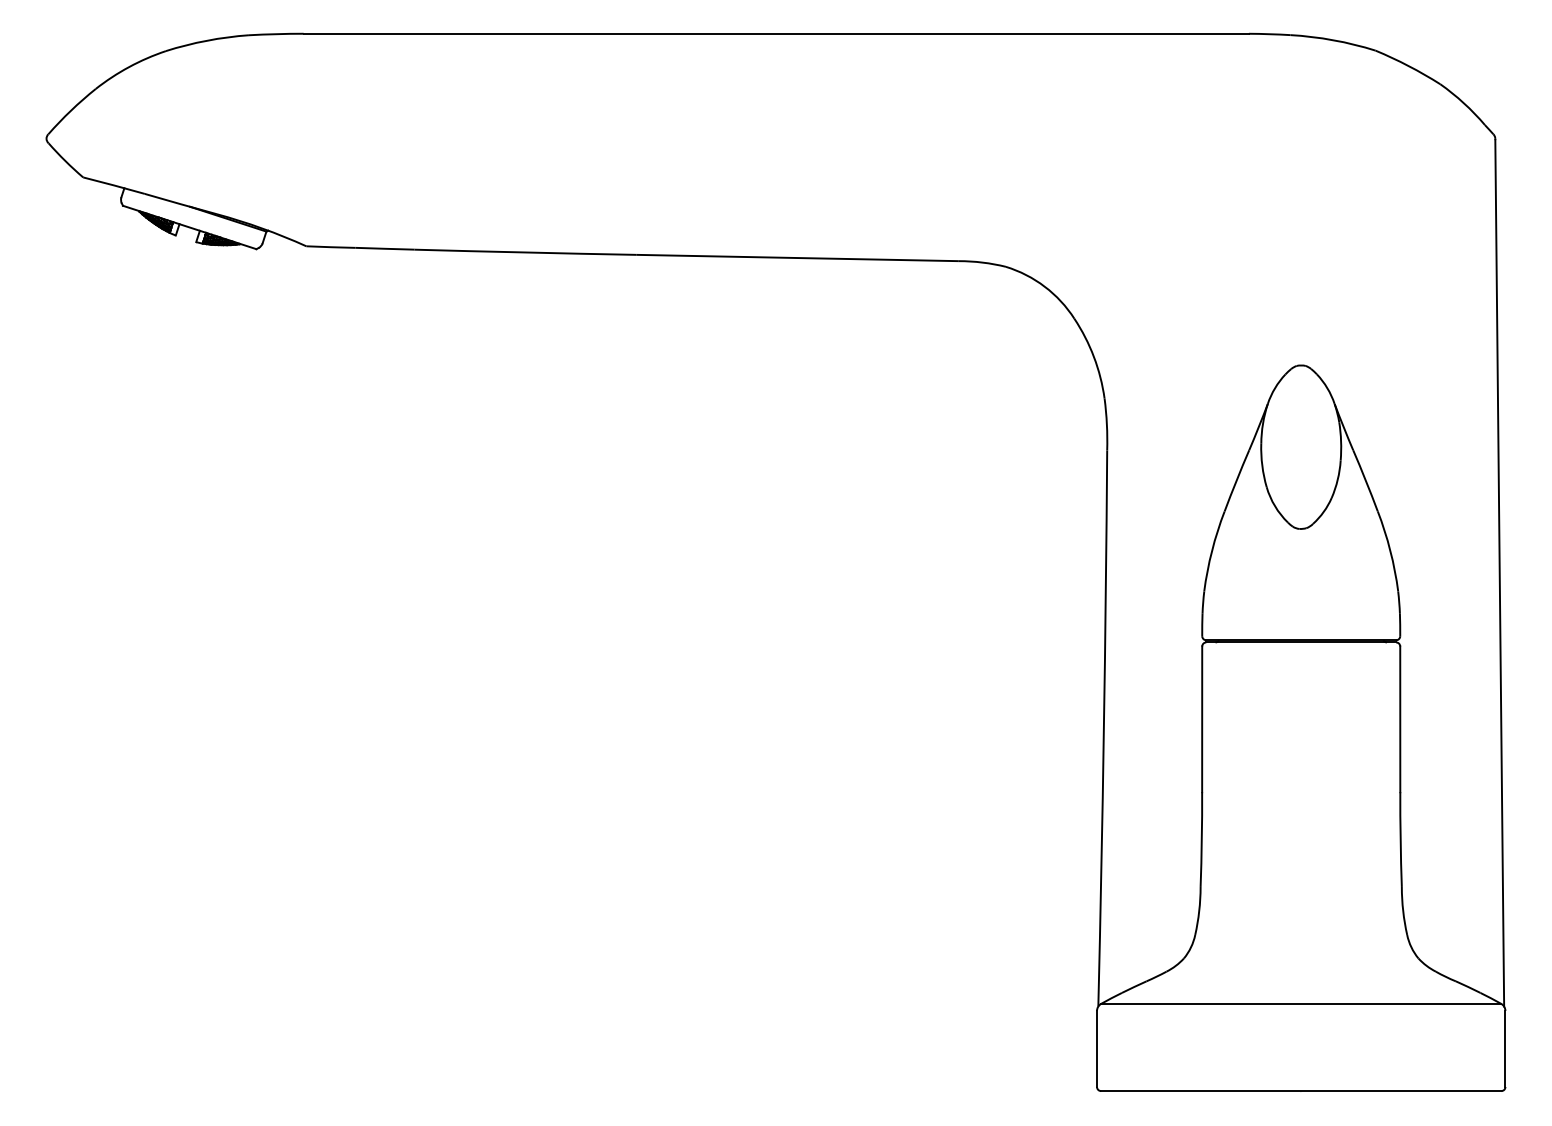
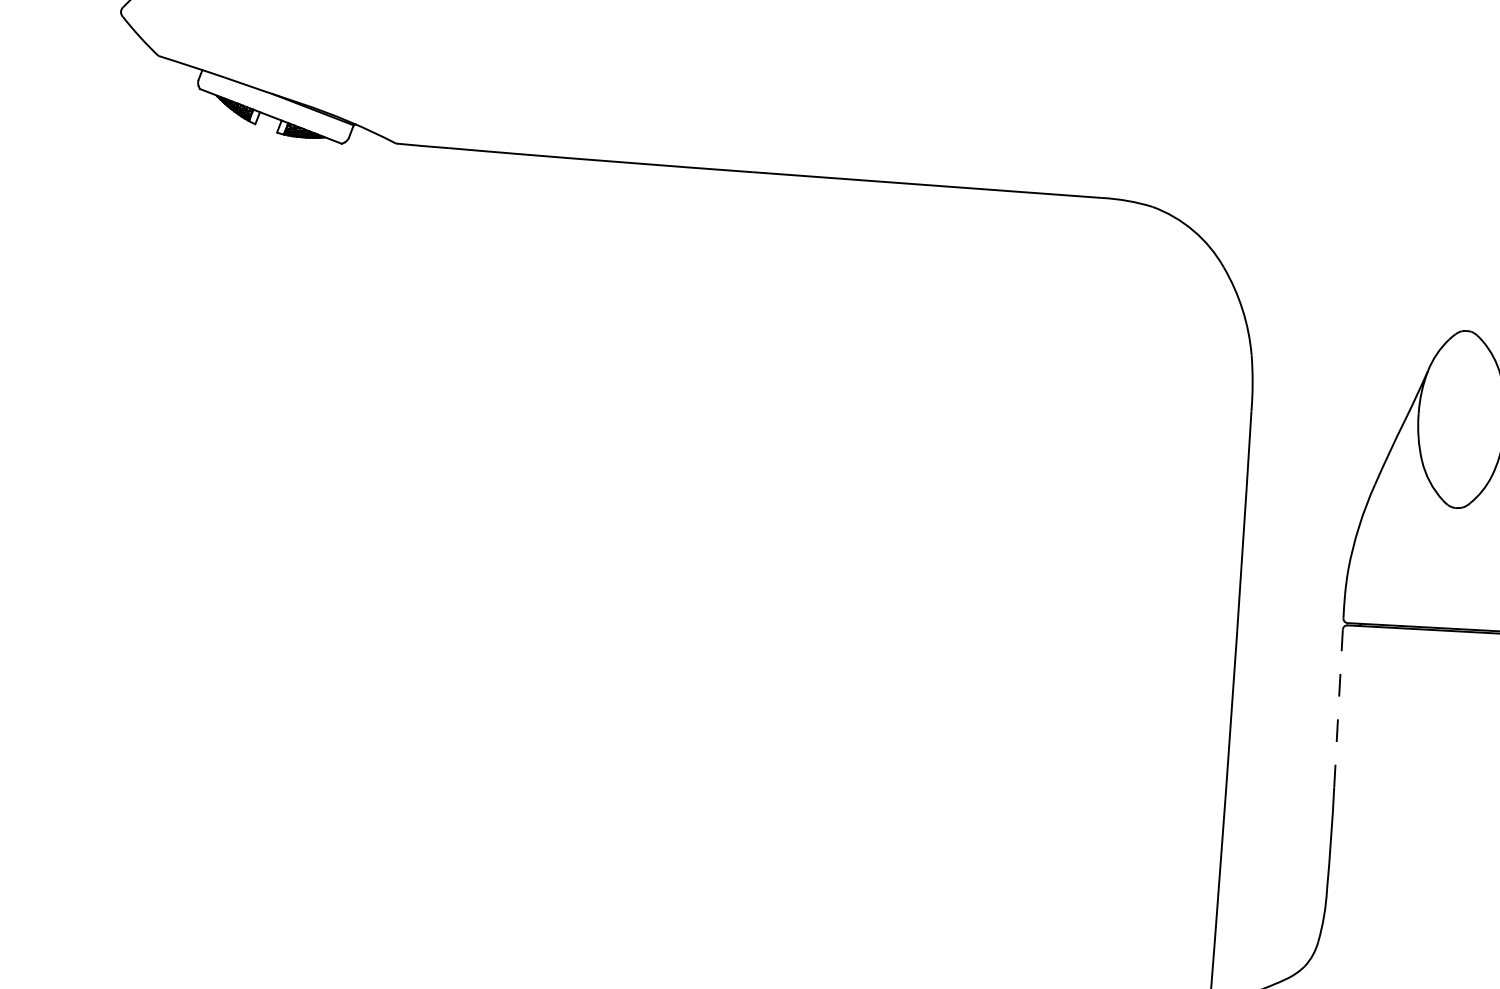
line: (1202, 719) -> (1338, 708), solid -> dashed

